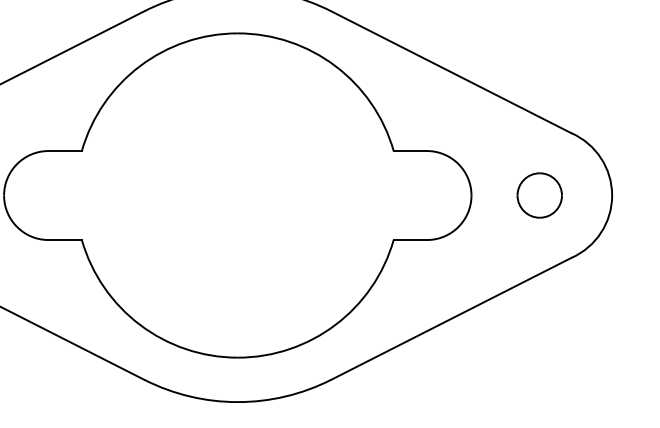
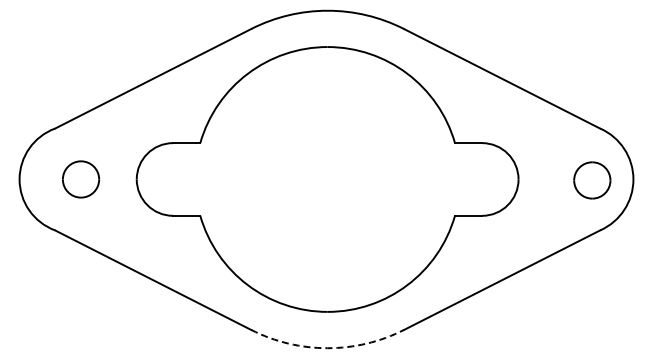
part: (540, 195) -> (592, 180), moved
arc: (237, 402) -> (327, 348), solid -> dashed

